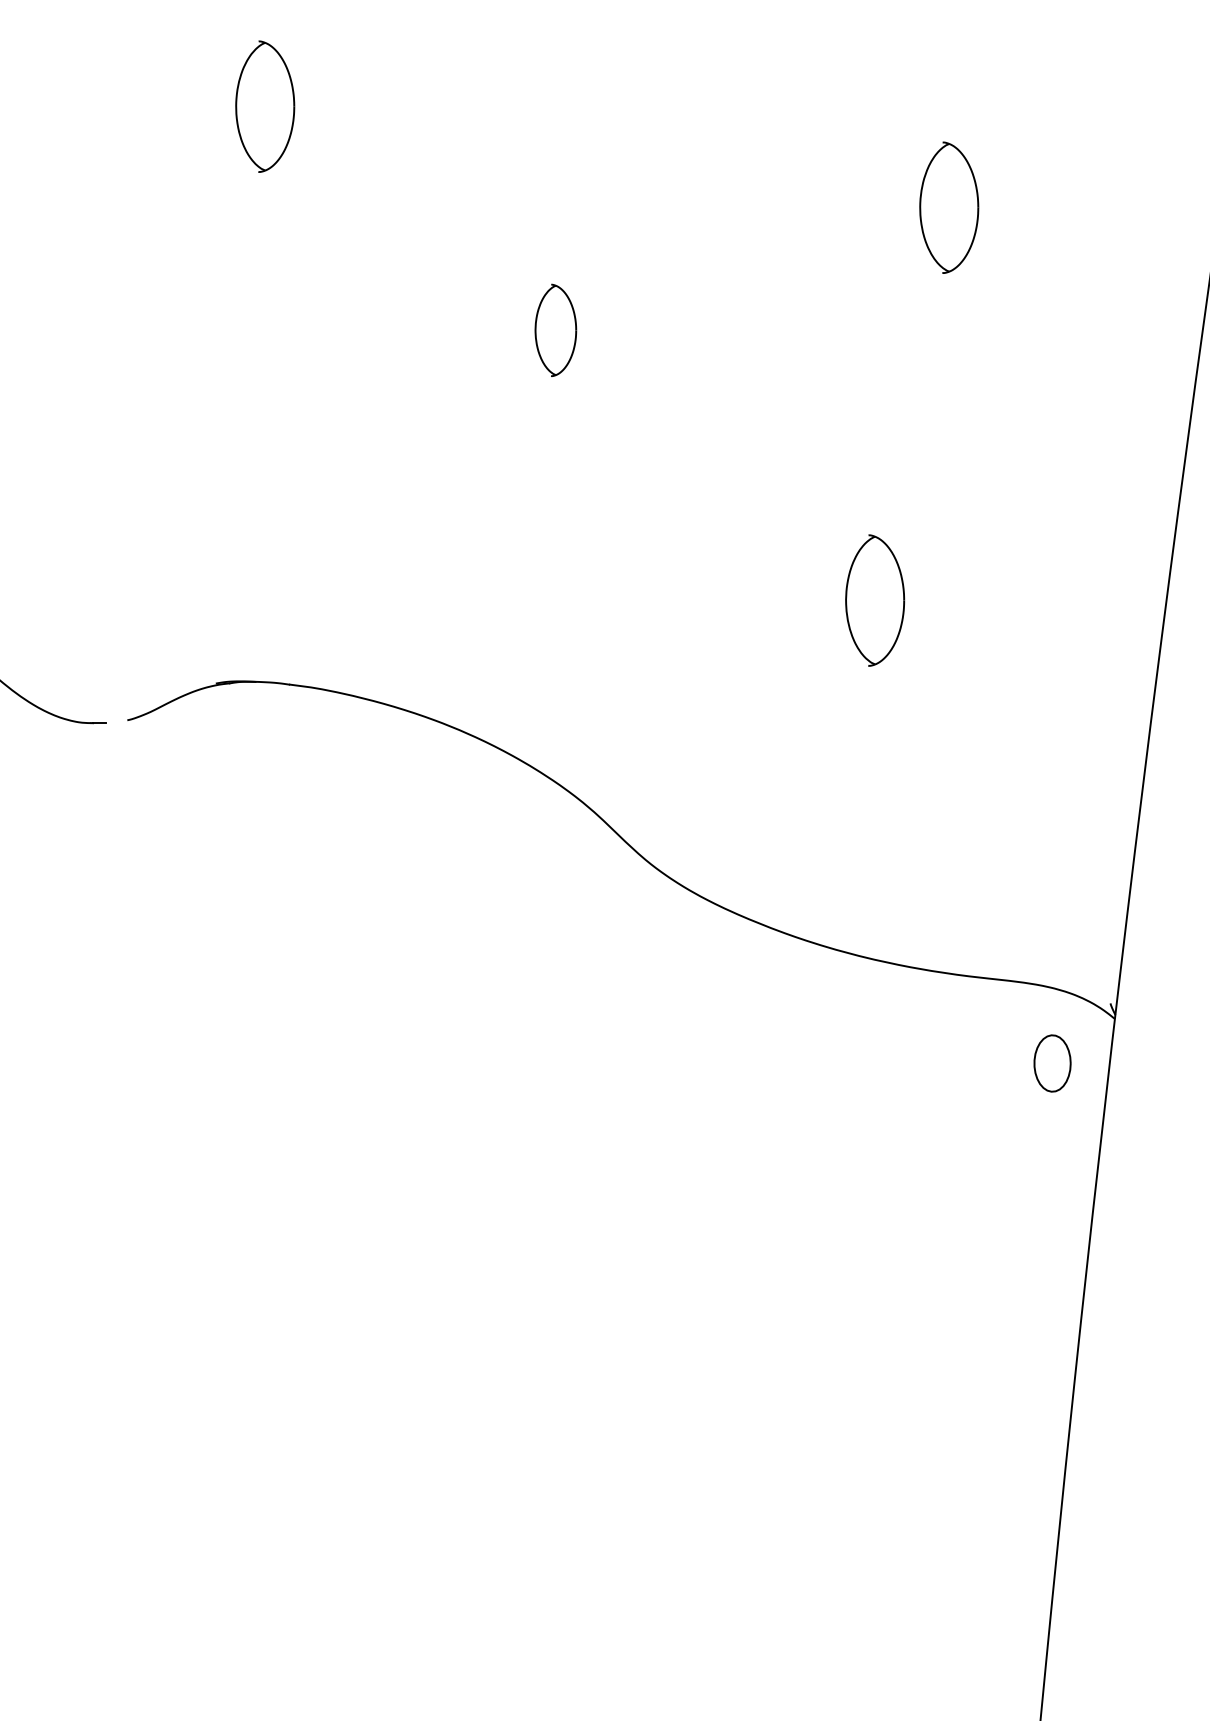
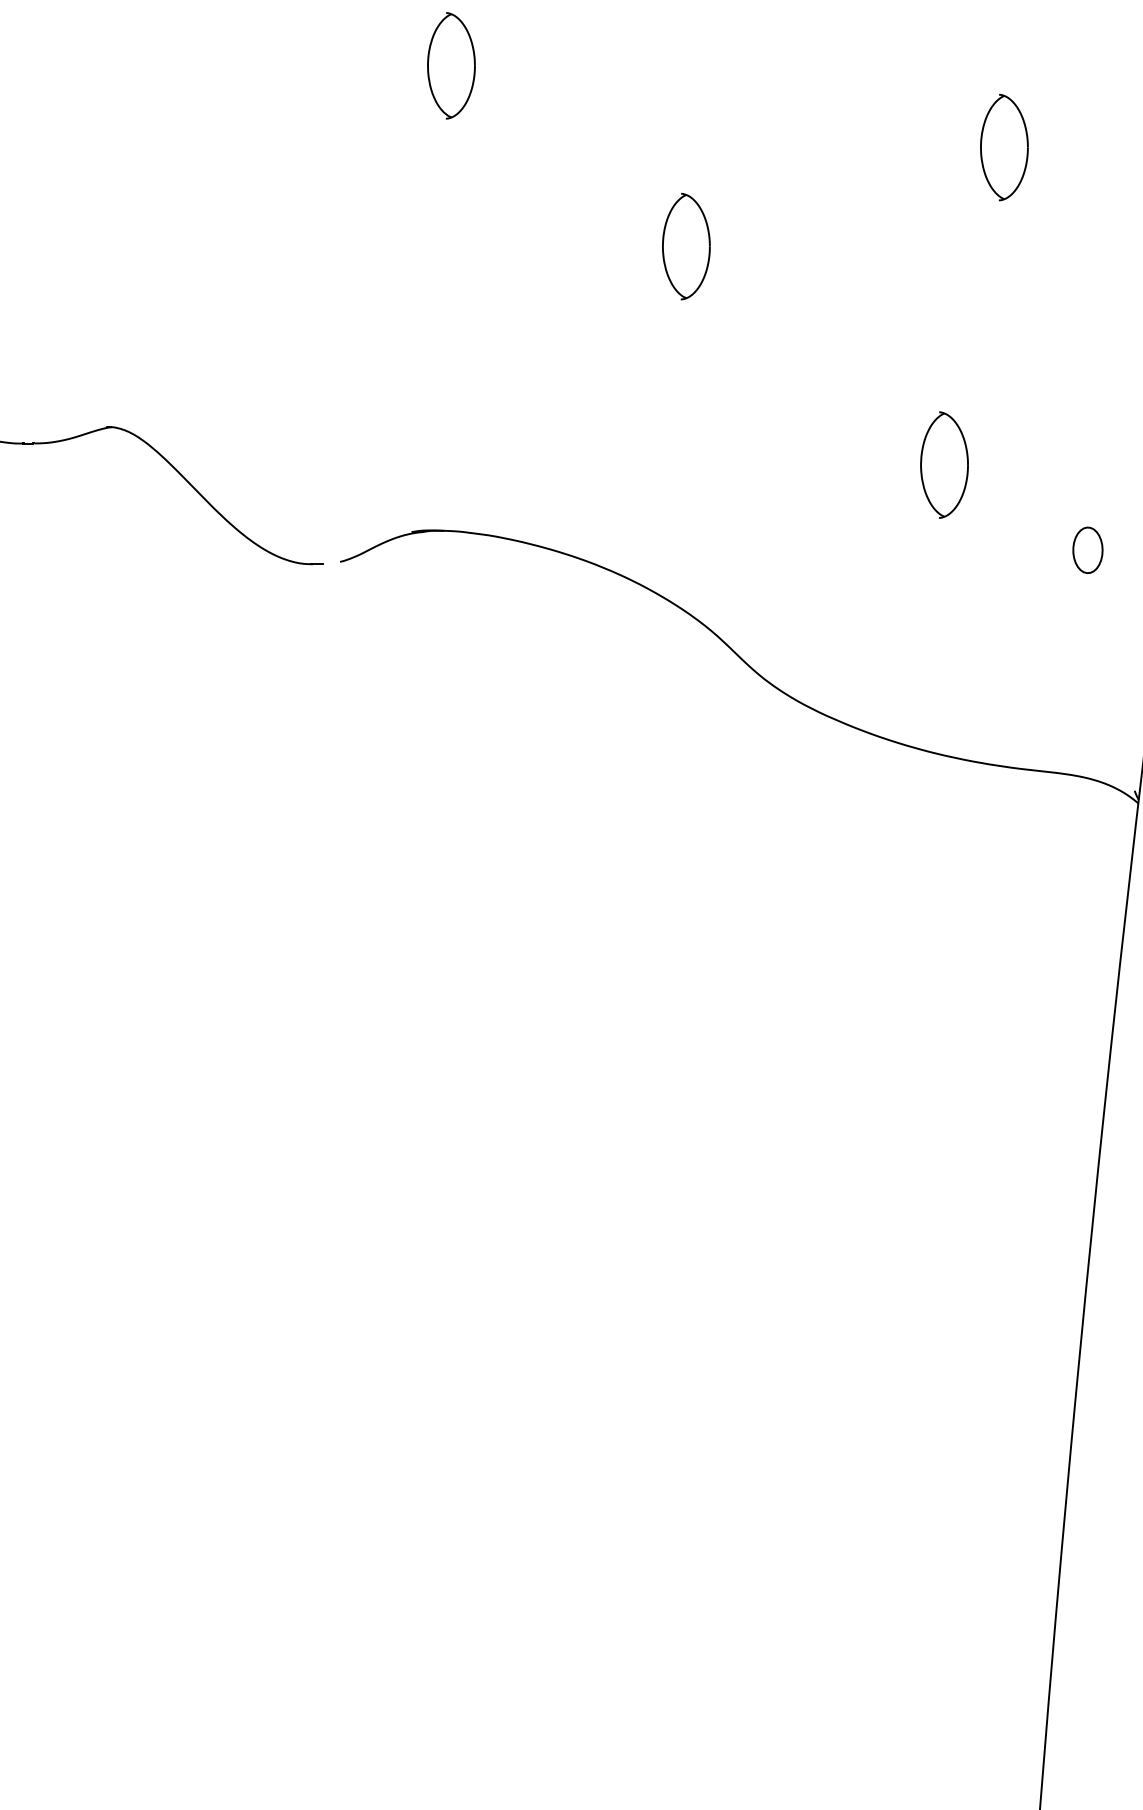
part: (555, 330) -> (686, 246), size x1.43
part: (1052, 1062) -> (1087, 549), moved

